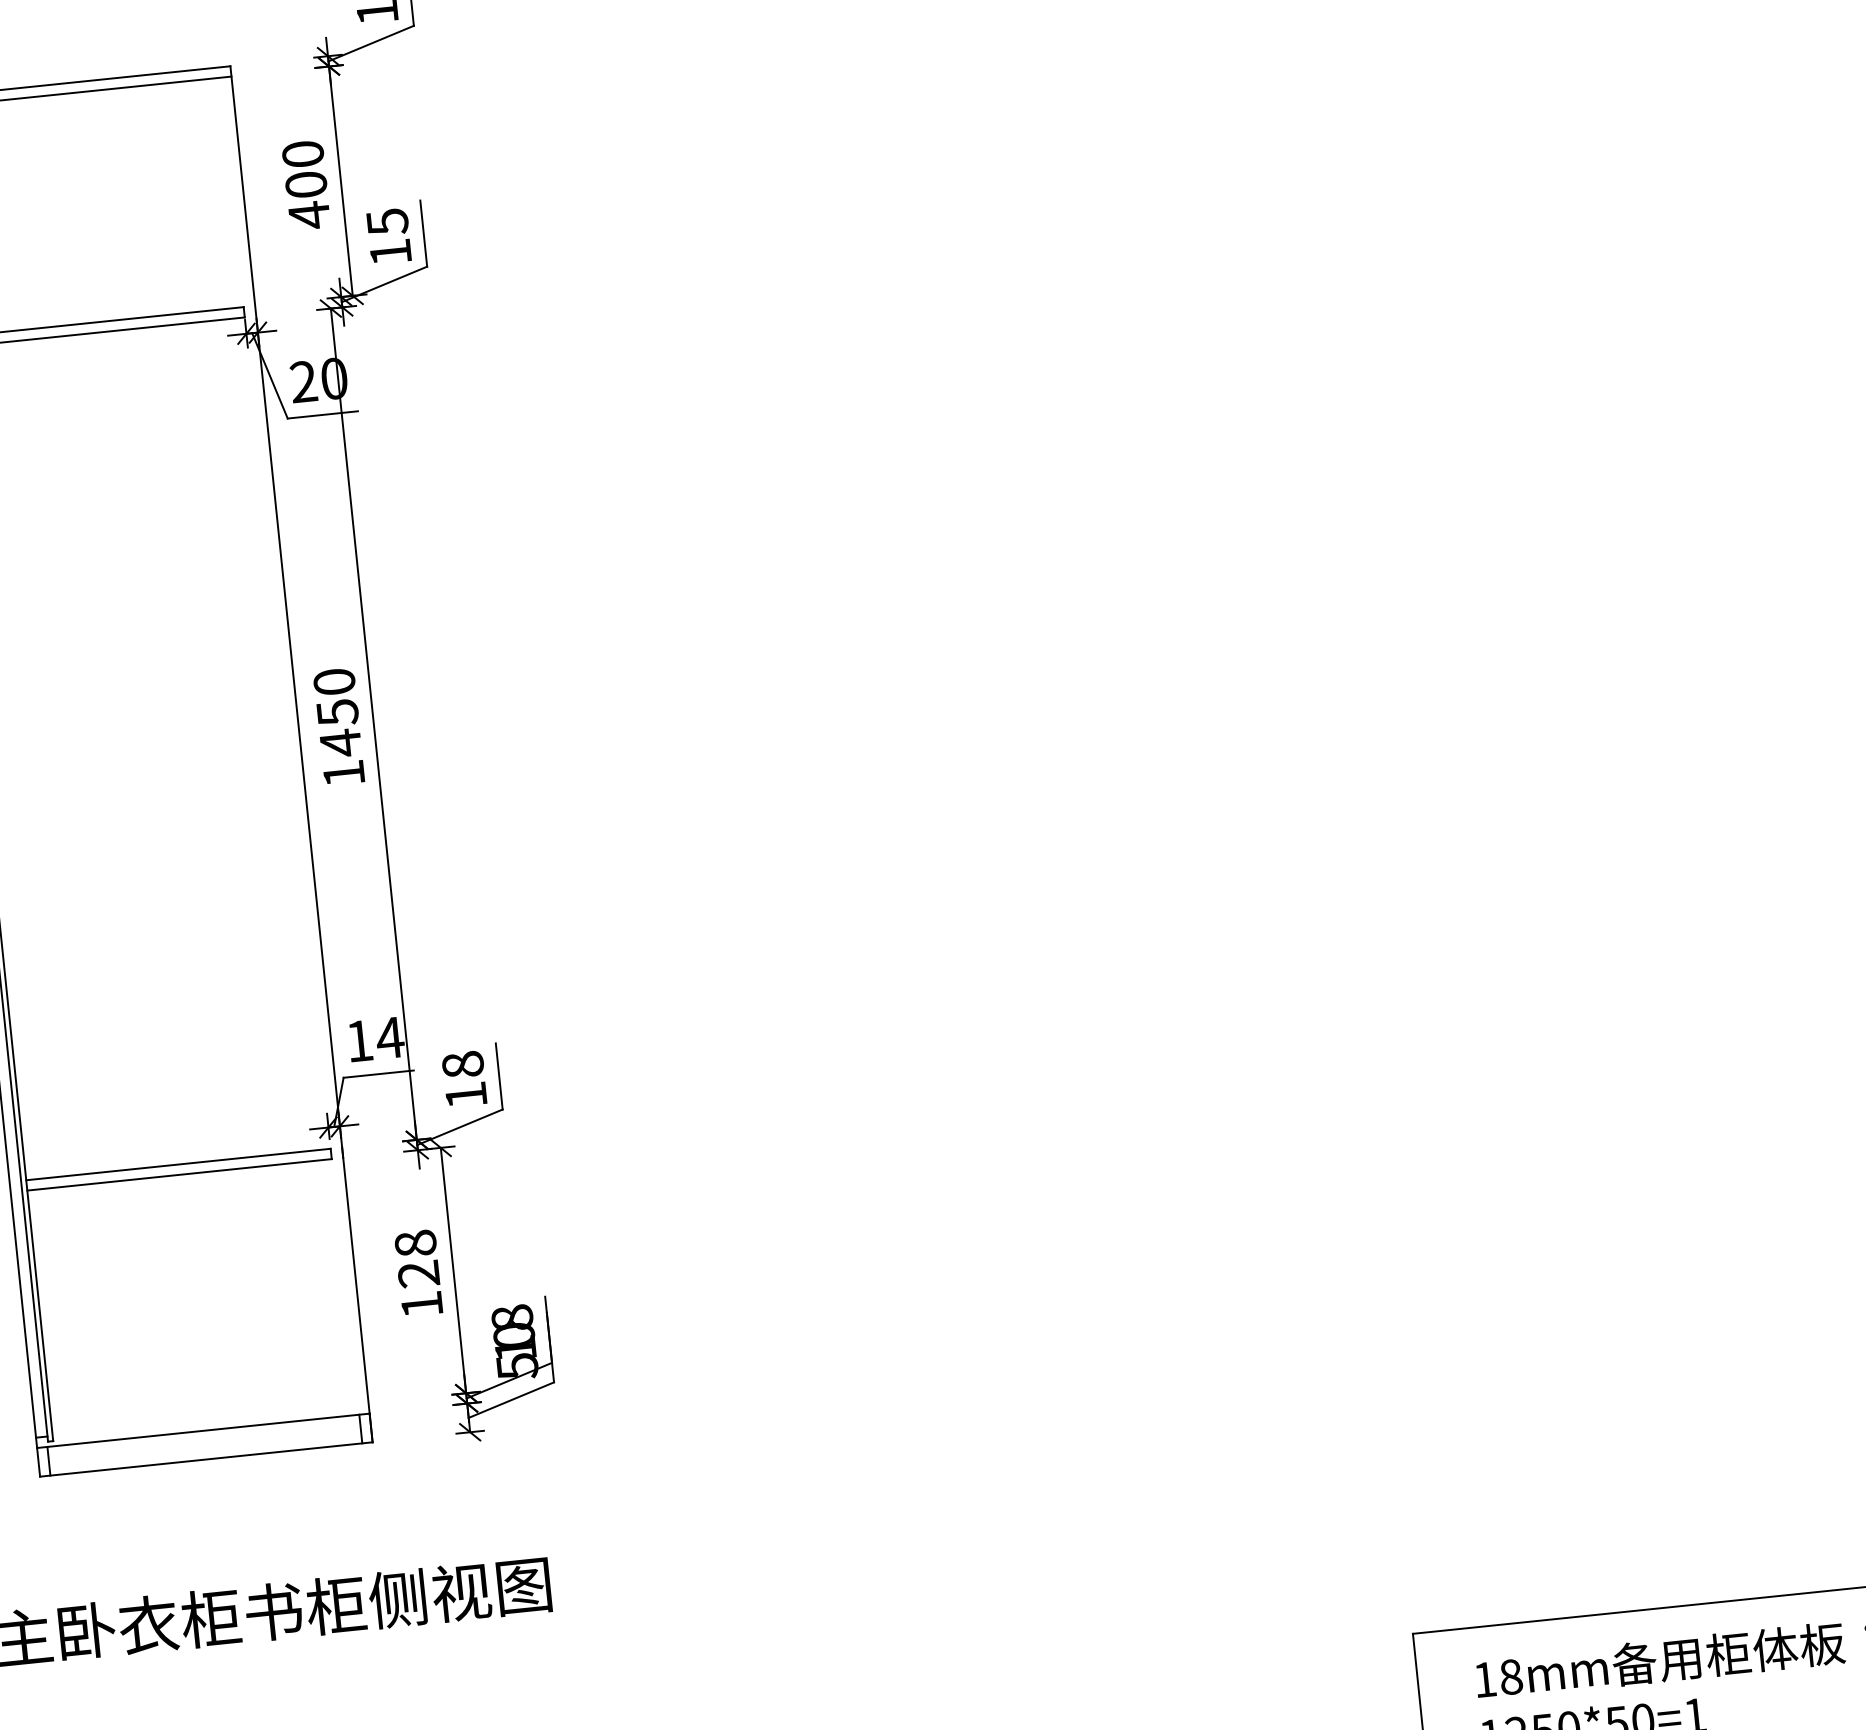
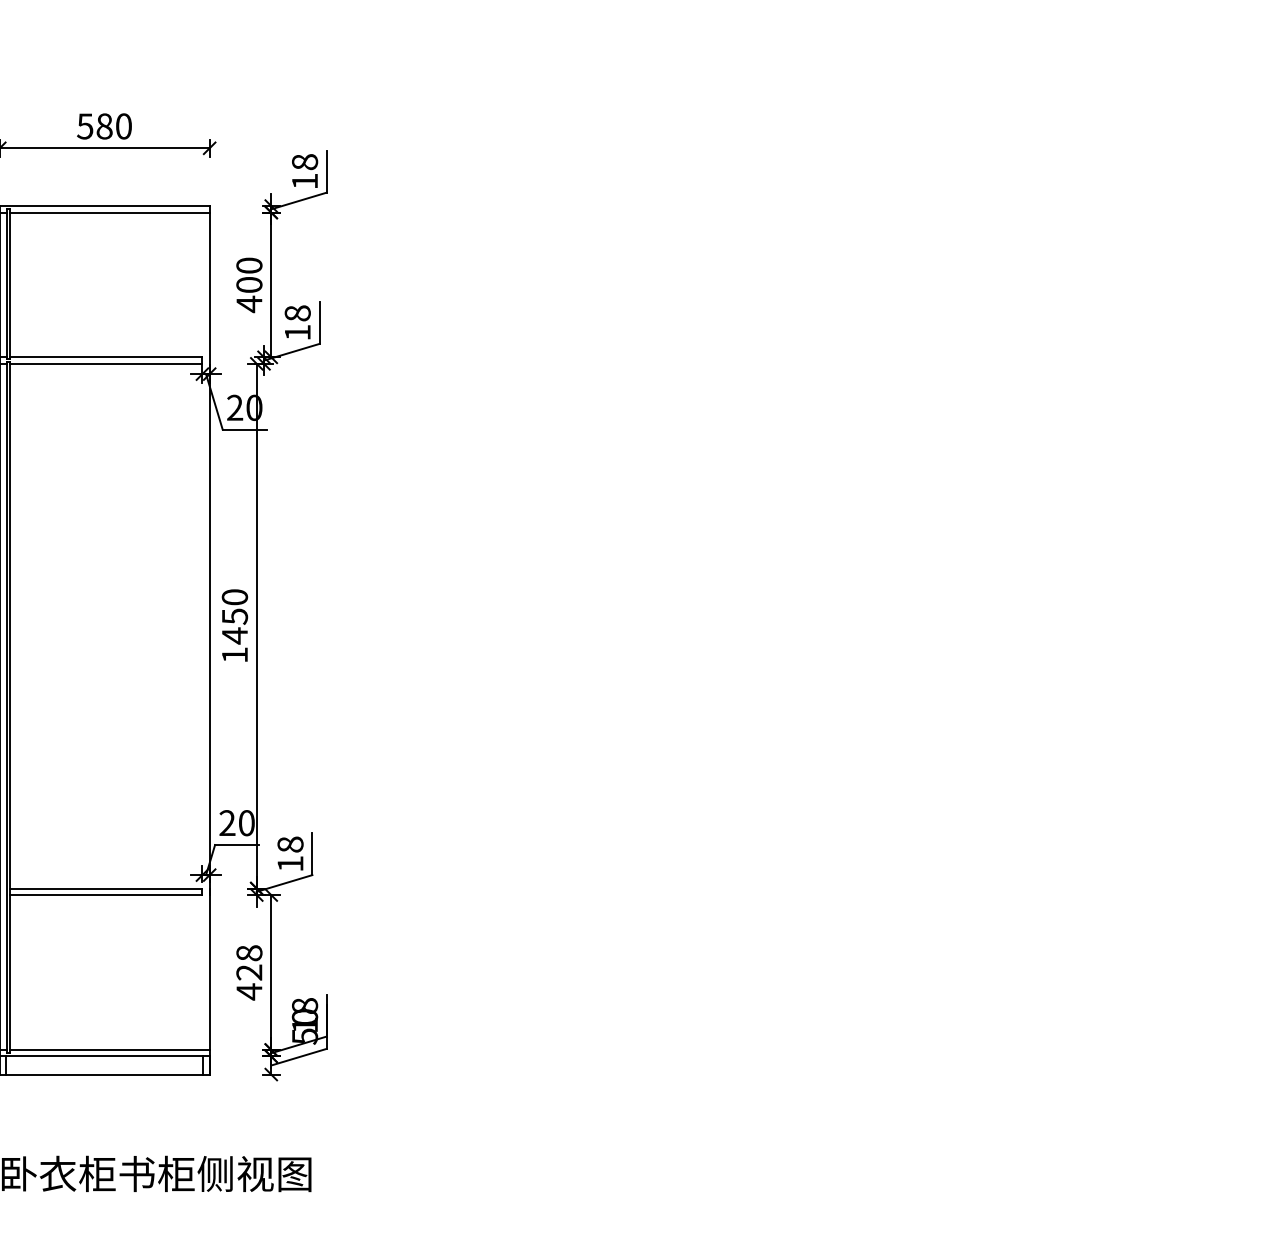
text: (387, 222) -> (297, 313), 15 -> 18
text: (375, 1039) -> (237, 823), 14 -> 20
text: (422, 1304) -> (249, 991), 128 -> 428
line: (209, 1419) -> (109, 1049), added

